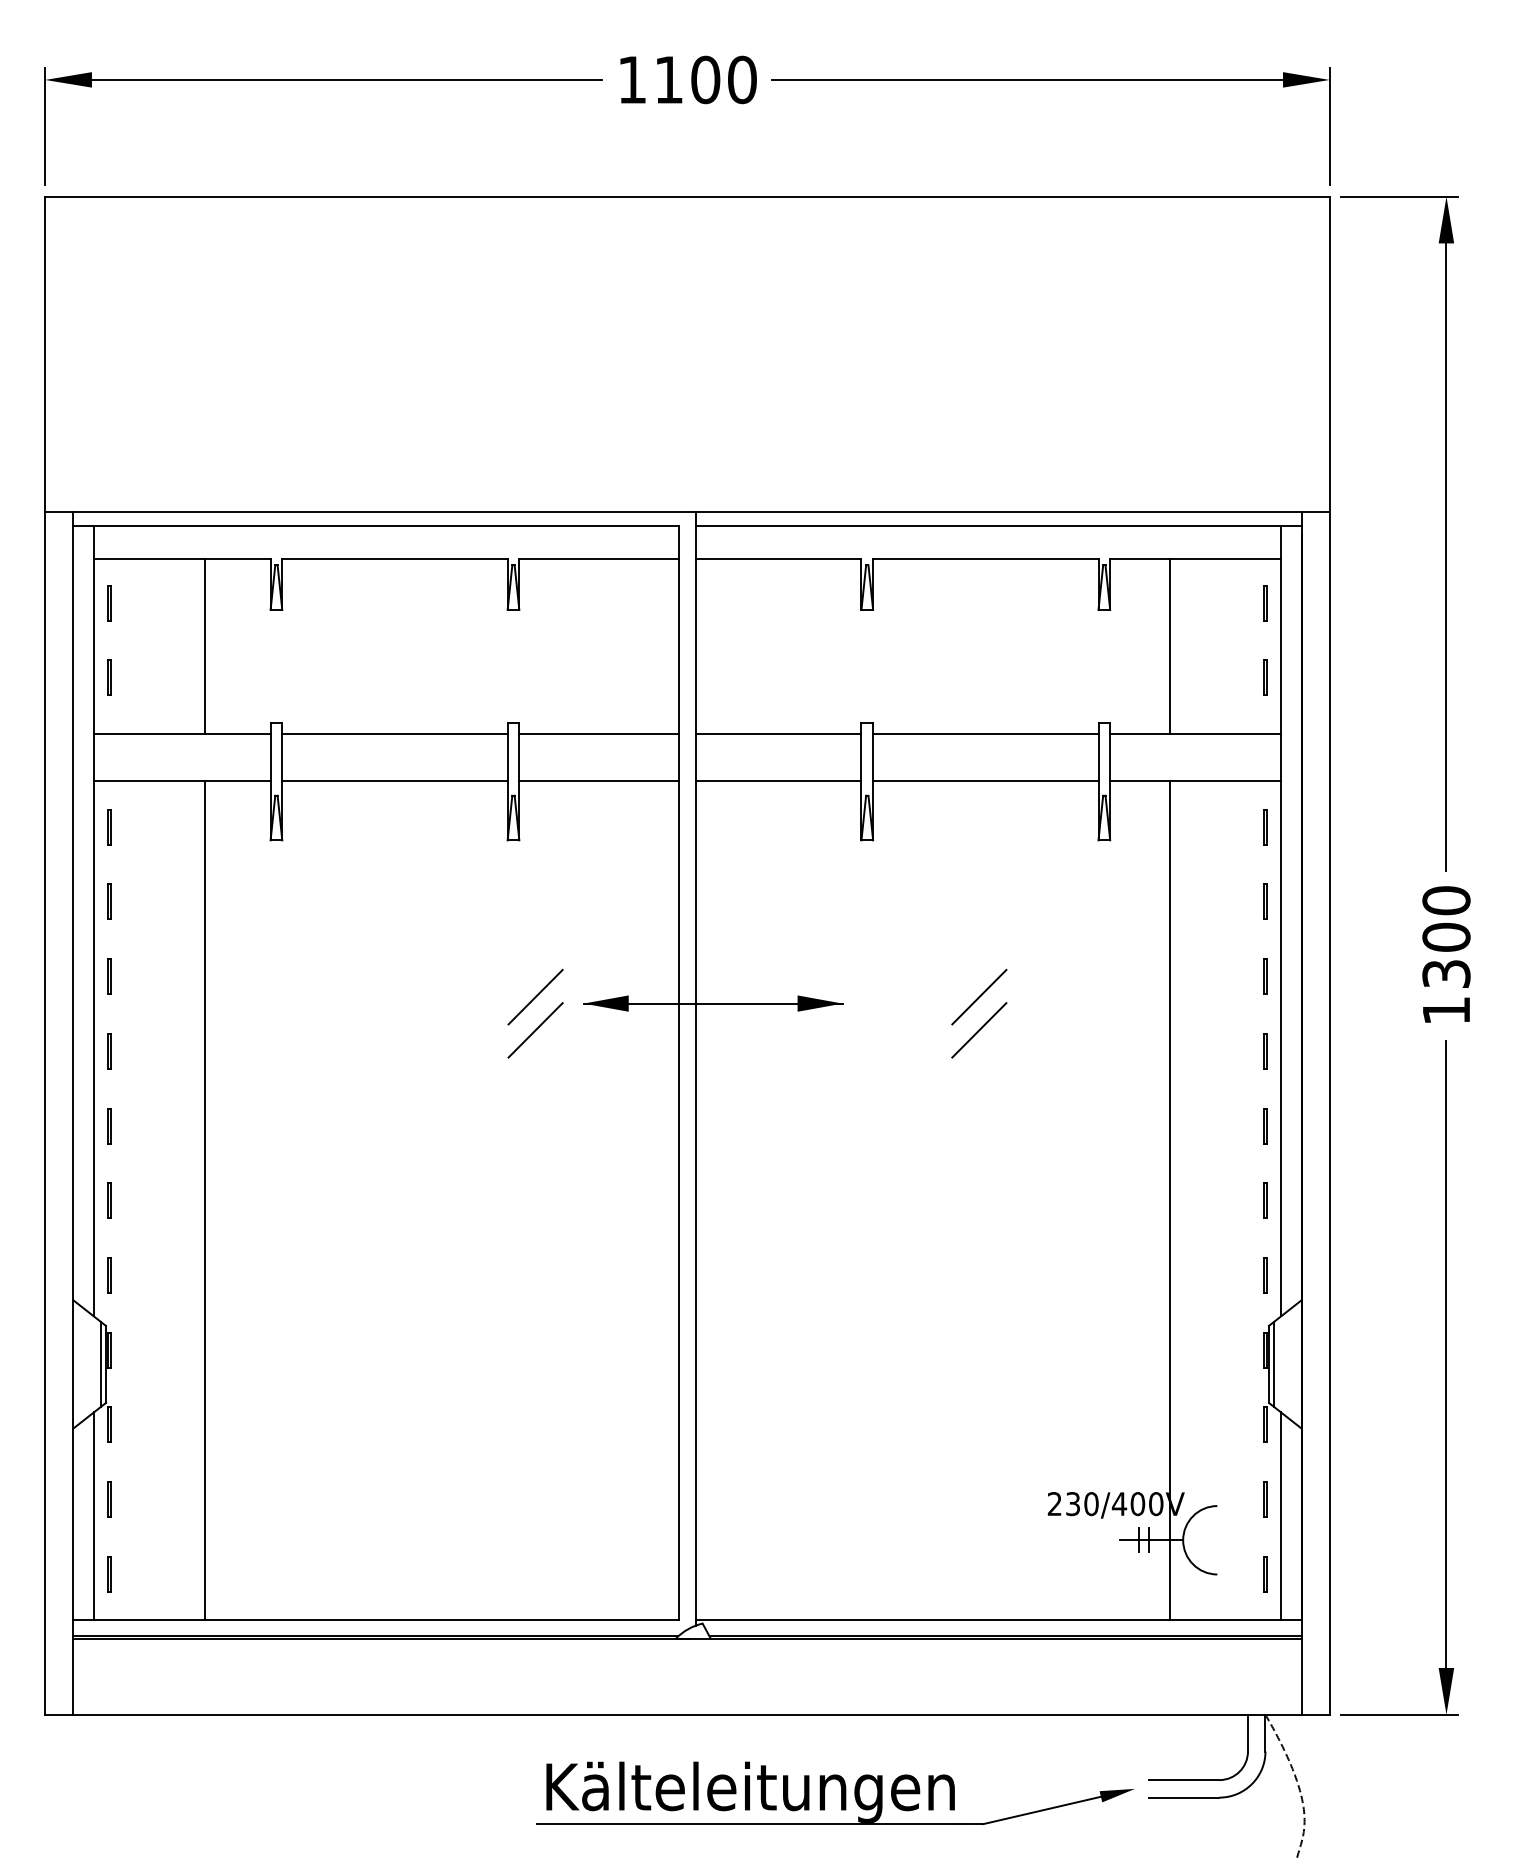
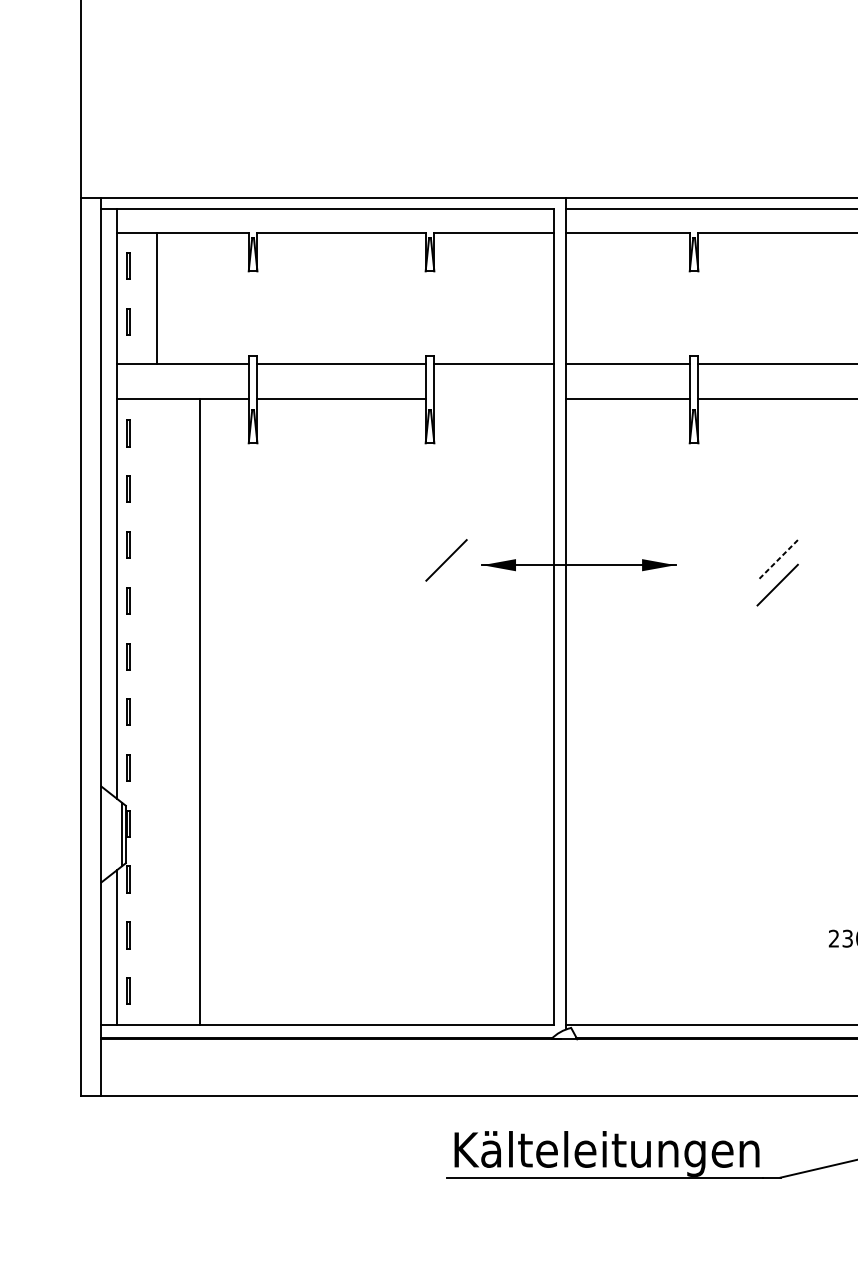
line: (204, 645) -> (156, 297), moved
line: (599, 780) -> (494, 398), removed
line: (978, 997) -> (777, 560), solid -> dashed
line: (535, 1030) -> (446, 585), removed

